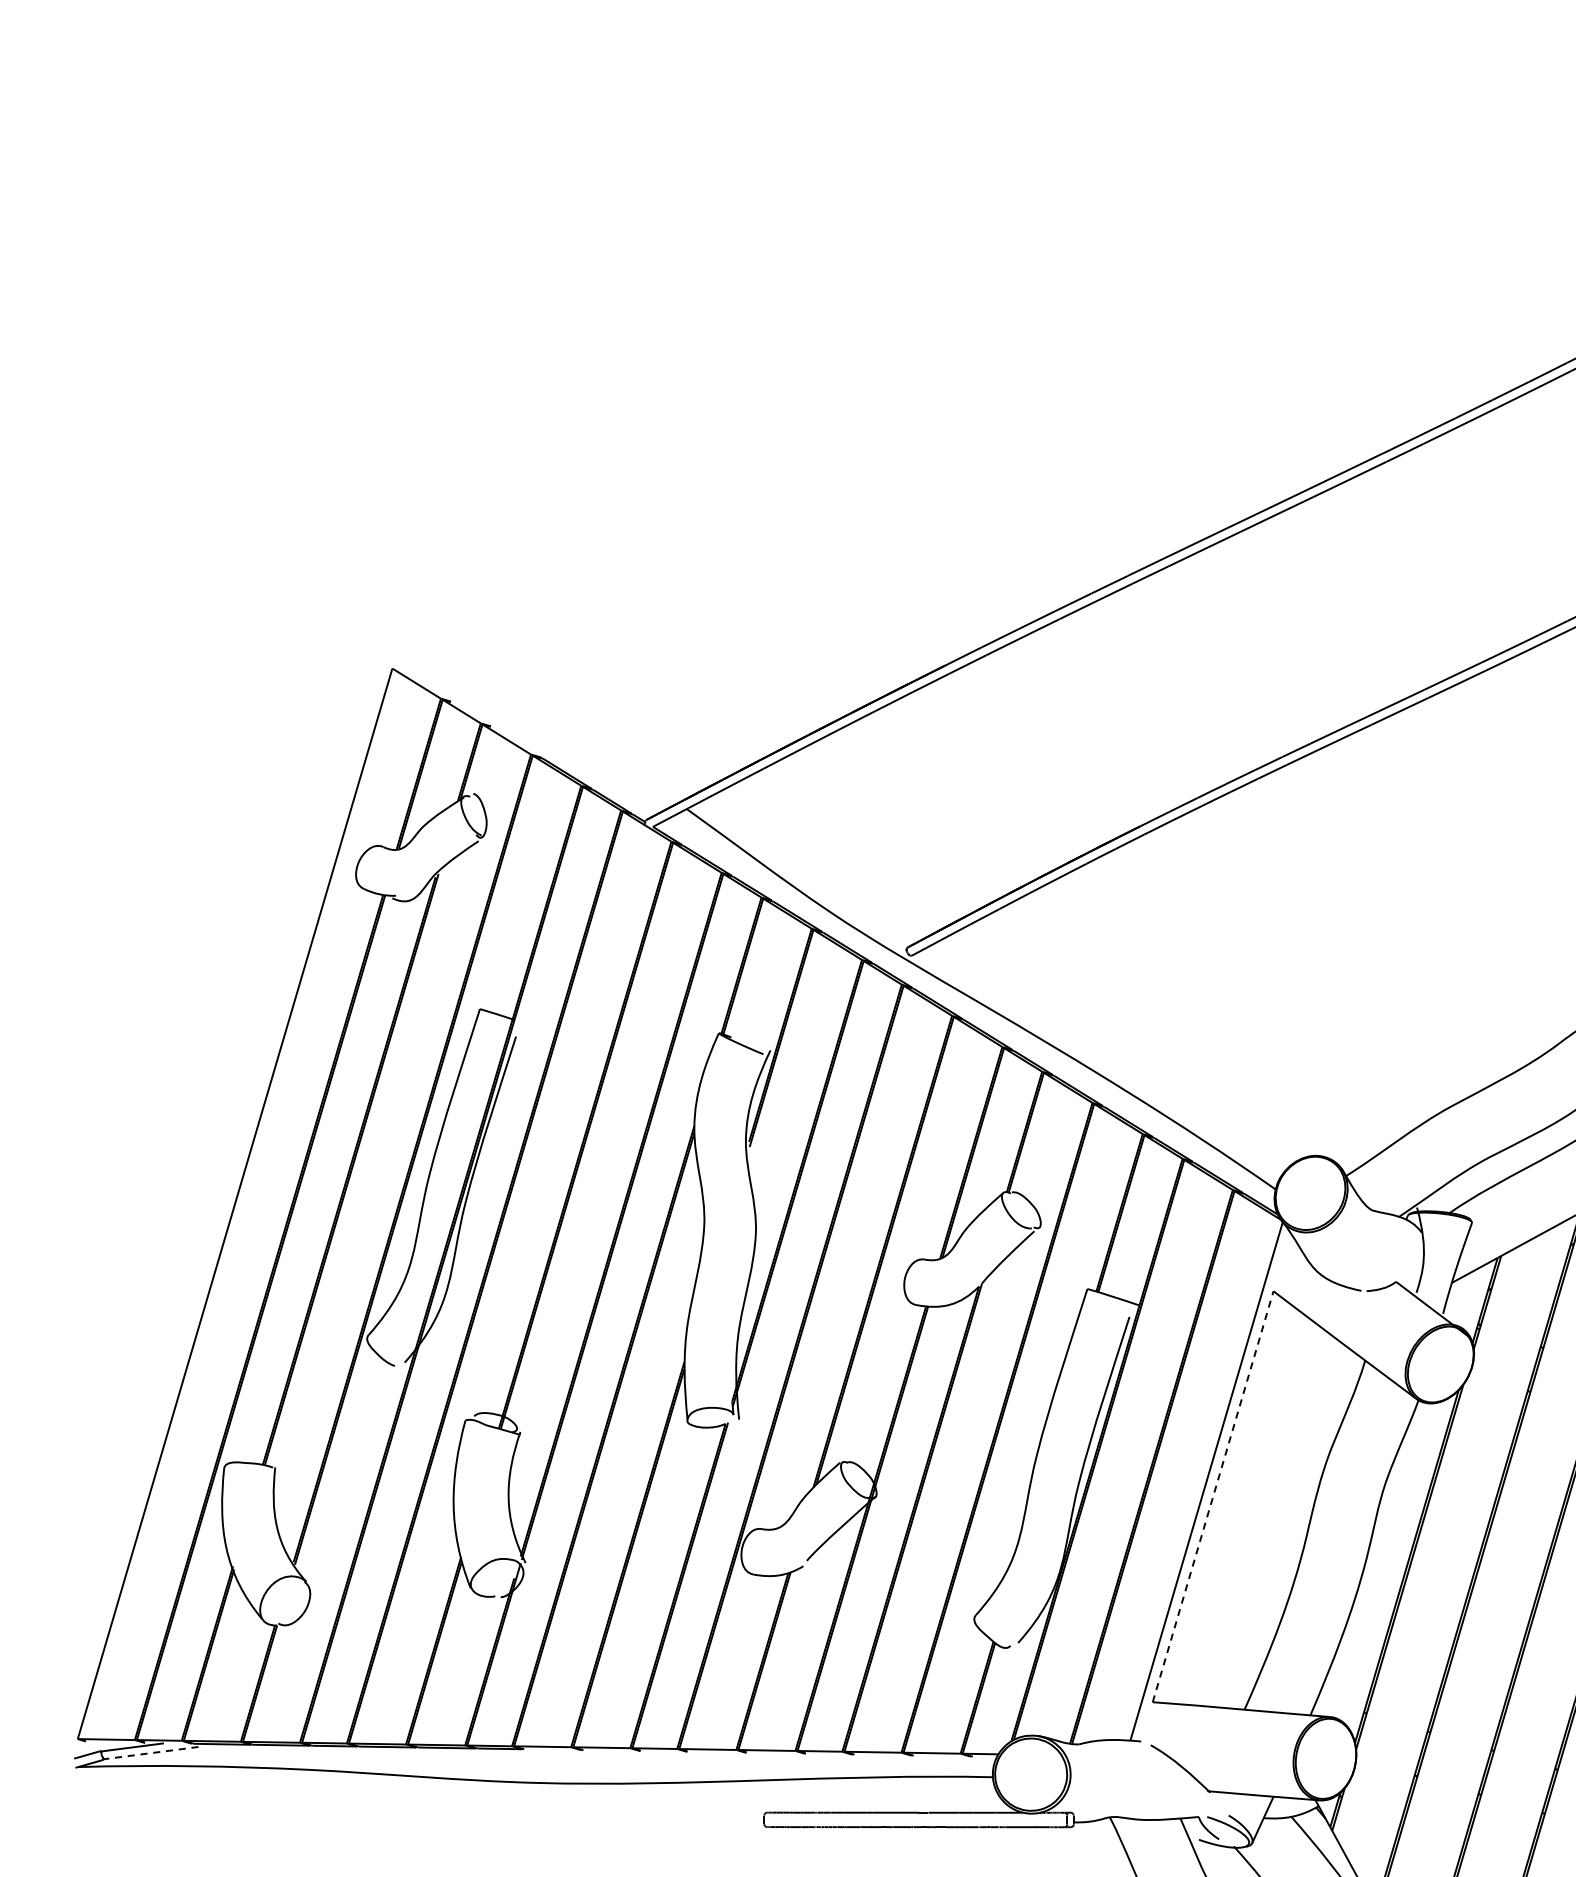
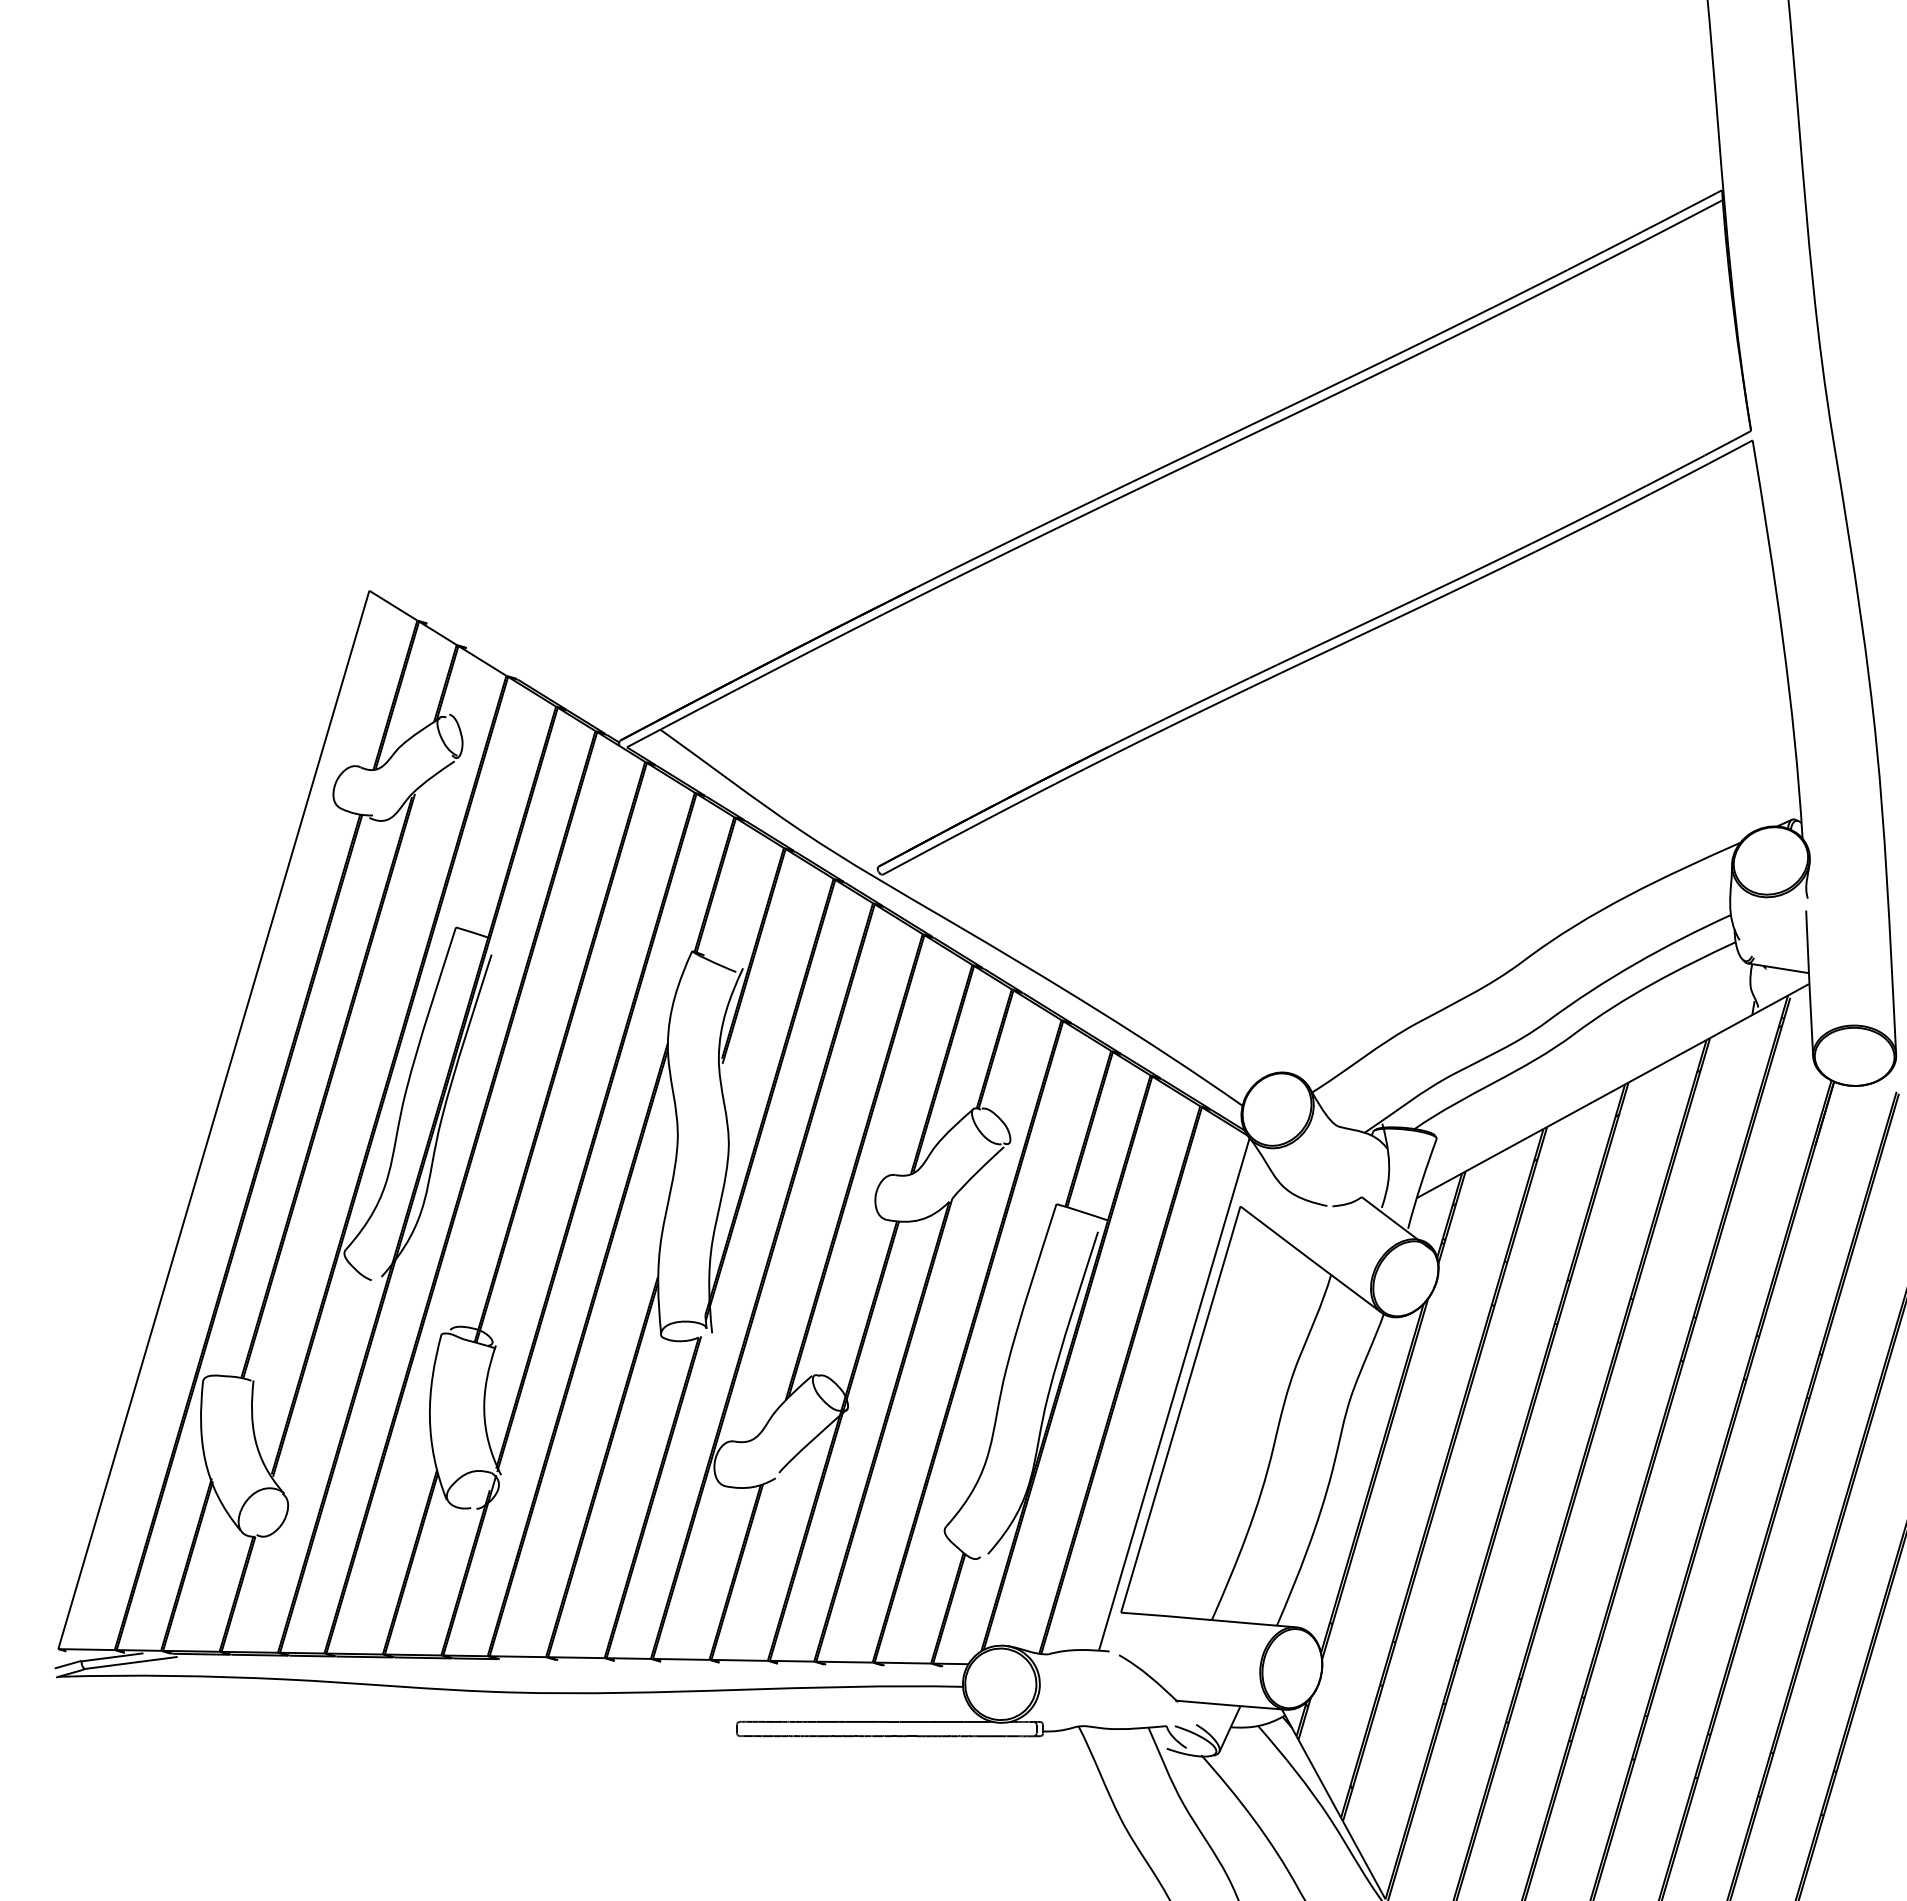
line: (1212, 1496) -> (1180, 1409), dashed -> solid
line: (150, 1753) -> (130, 1663), dashed -> solid

